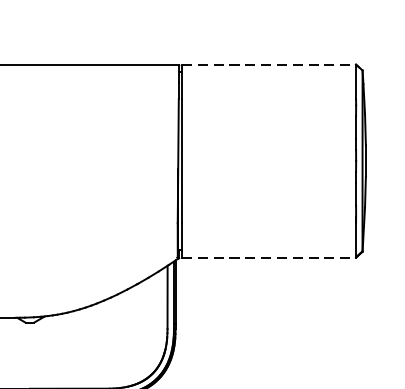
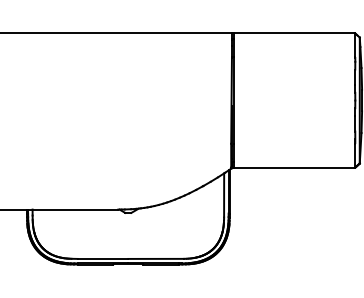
line: (268, 64) -> (294, 33), dashed -> solid
line: (268, 257) -> (294, 167), dashed -> solid

